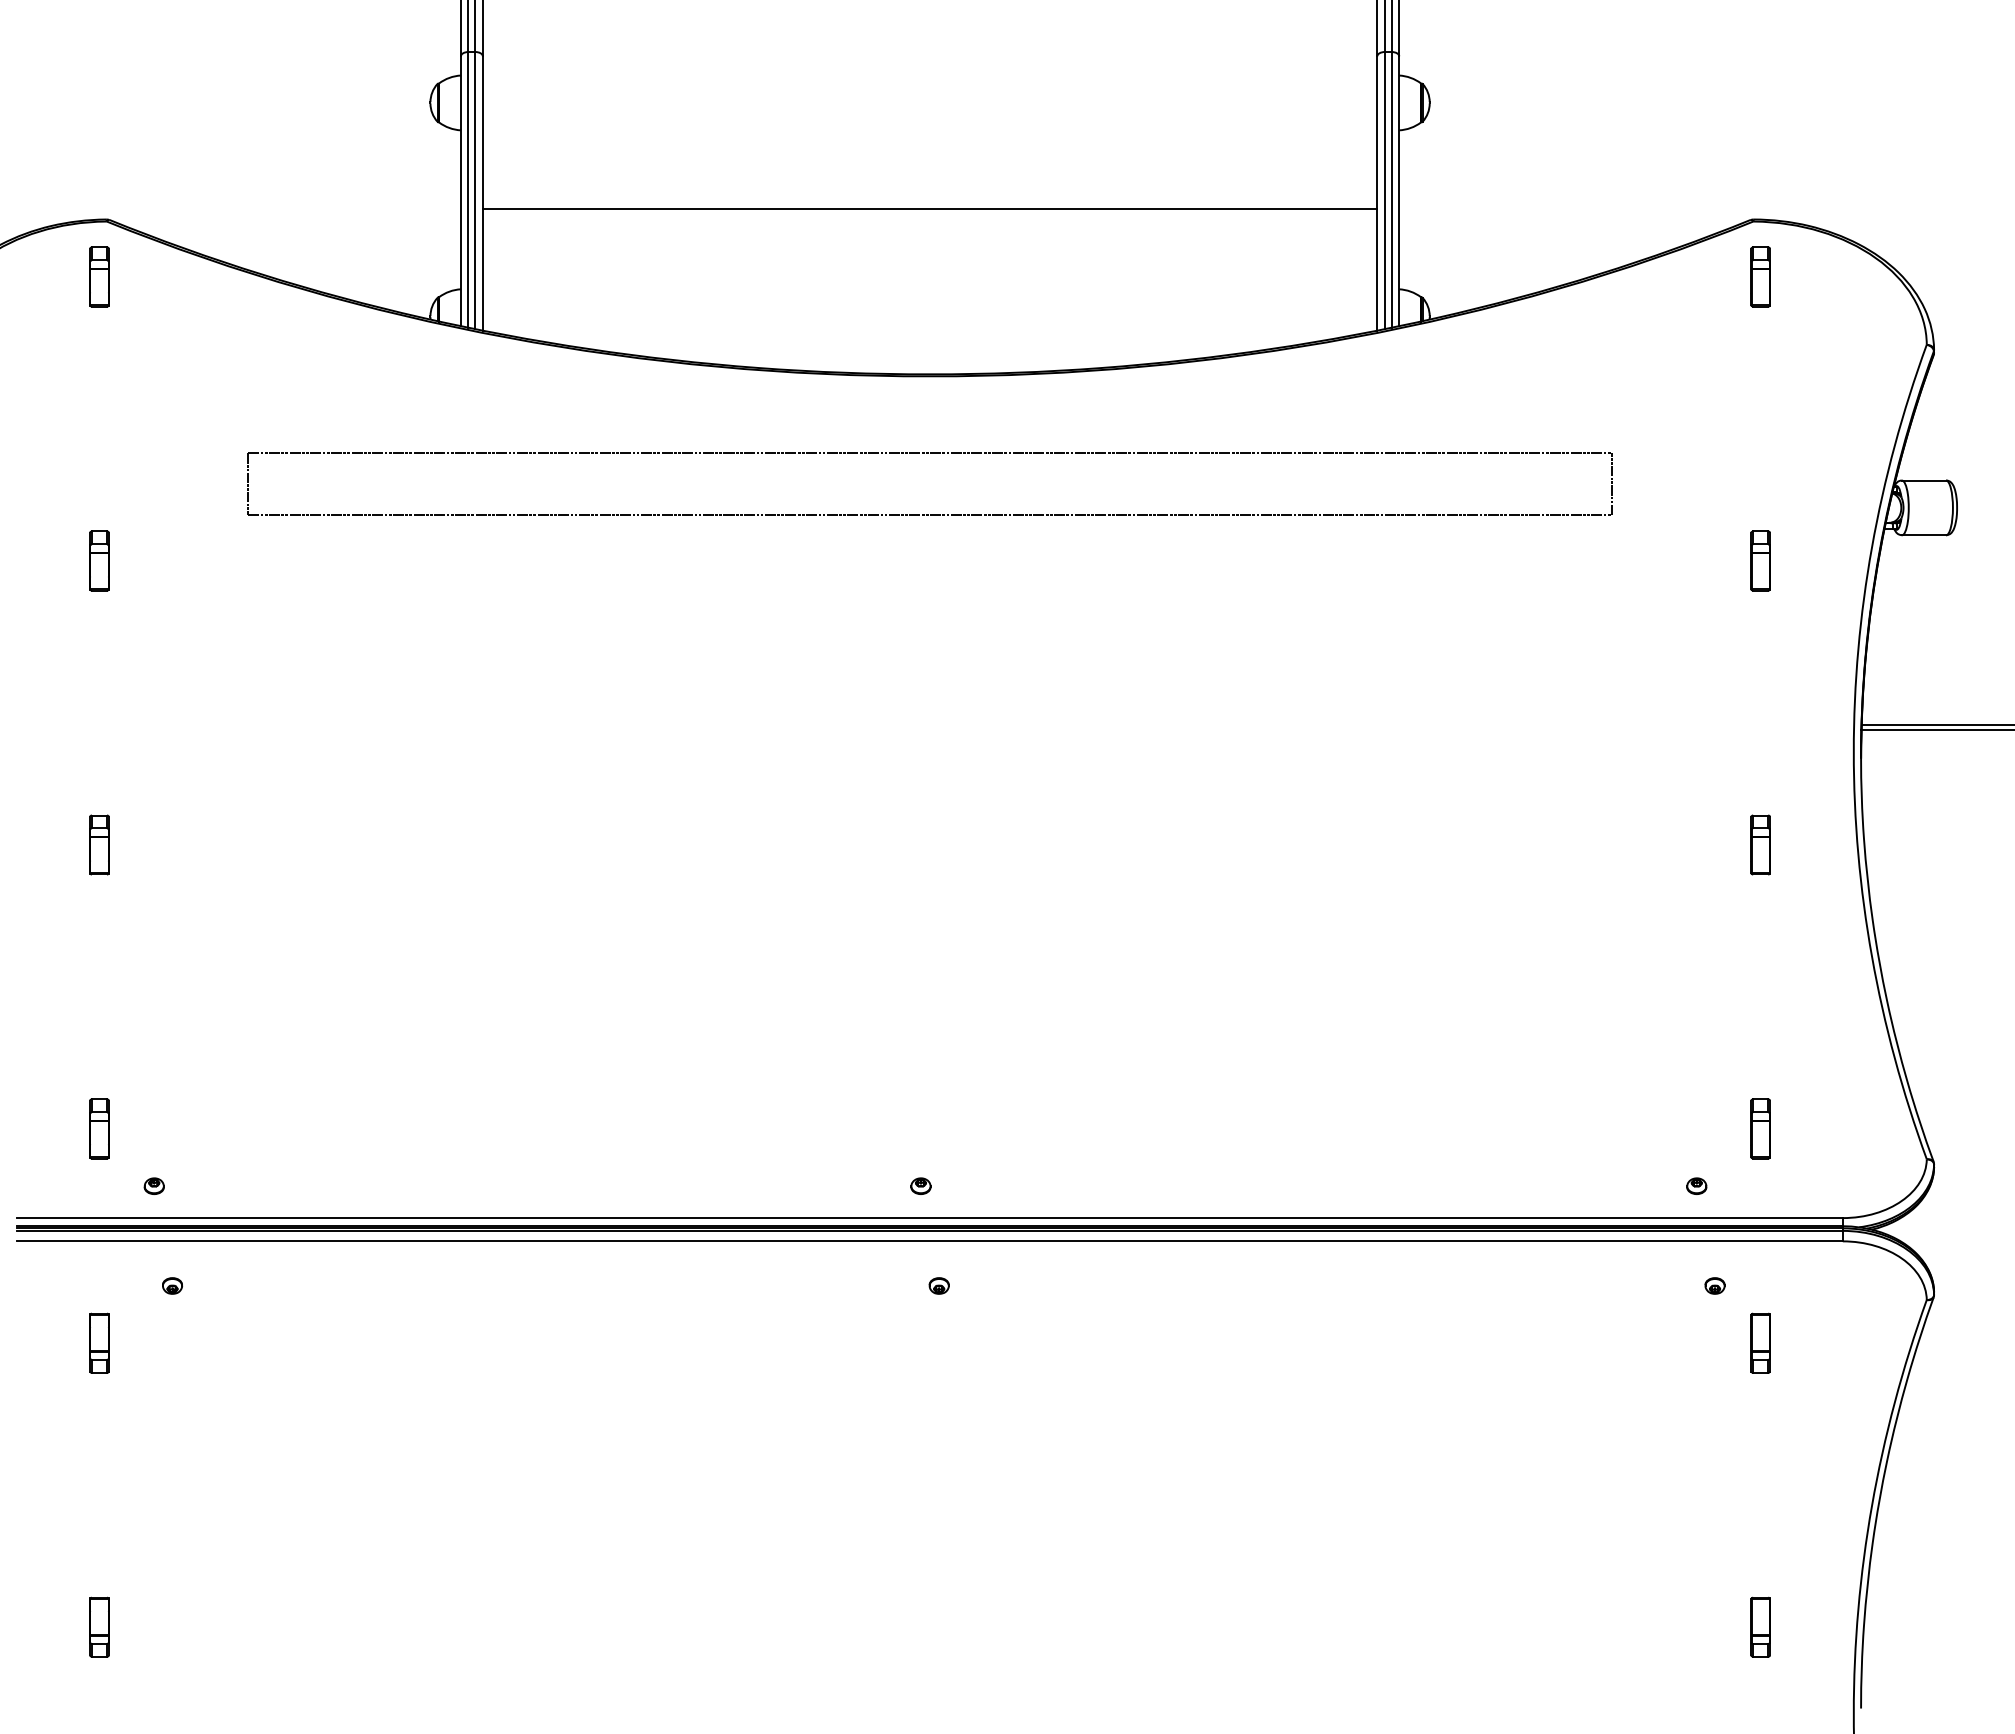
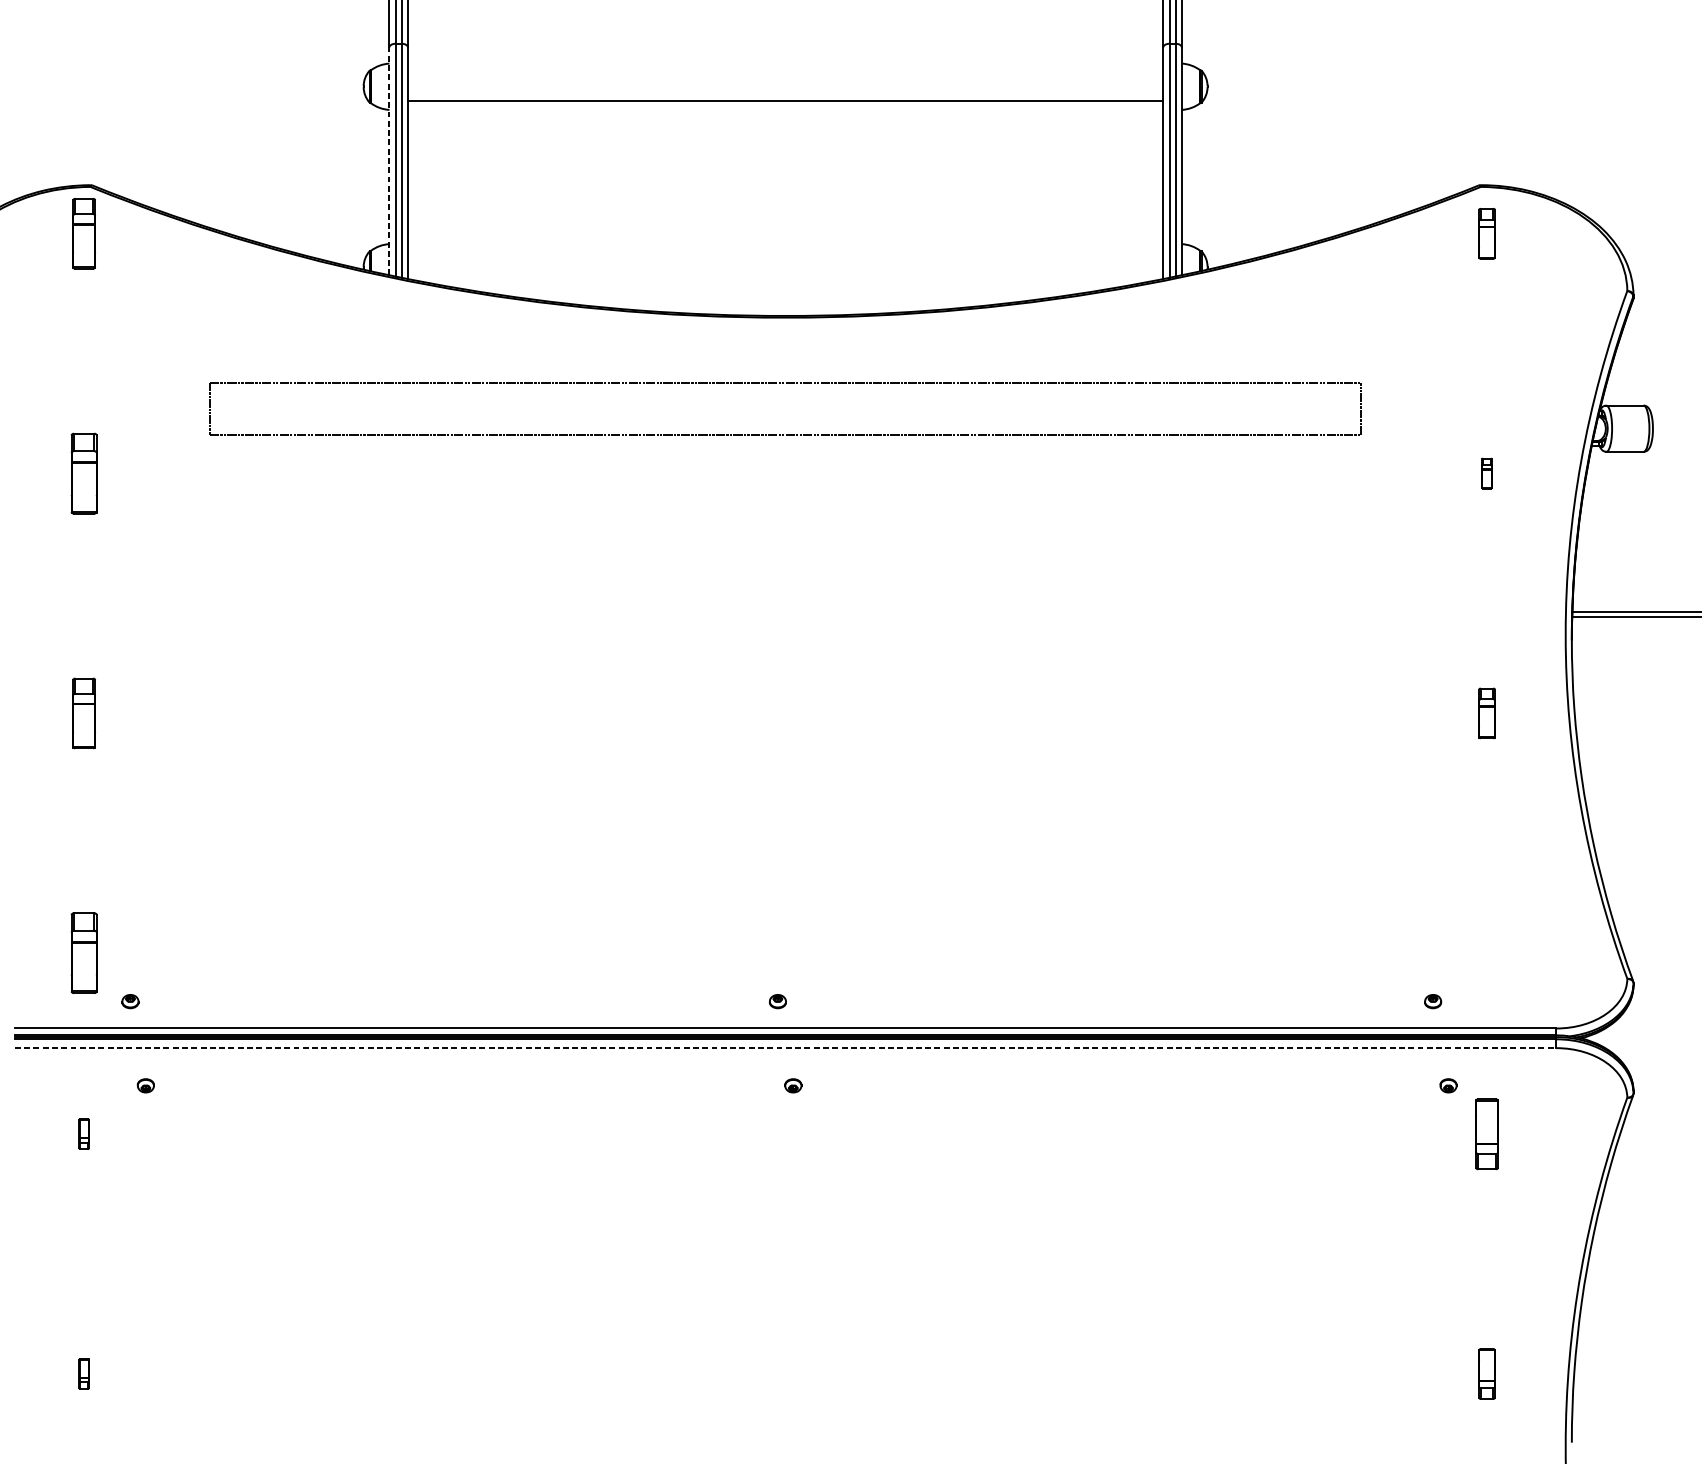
line: (460, 191) -> (389, 161), solid -> dashed
line: (929, 208) -> (785, 100), moved
part: (99, 276) -> (84, 233), size x1.4
part: (99, 560) -> (84, 473), size x1.6
part: (1760, 560) -> (1486, 473), size x0.6
part: (99, 844) -> (84, 712), size x1.4
part: (99, 1128) -> (84, 952), size x1.6
part: (1760, 1128) -> (1486, 952), removed
line: (930, 1241) -> (785, 1048), solid -> dashed
part: (99, 1342) -> (84, 1133), size x0.6
part: (1760, 1342) -> (1486, 1133), size x1.4
part: (99, 1626) -> (84, 1373), size x0.6

